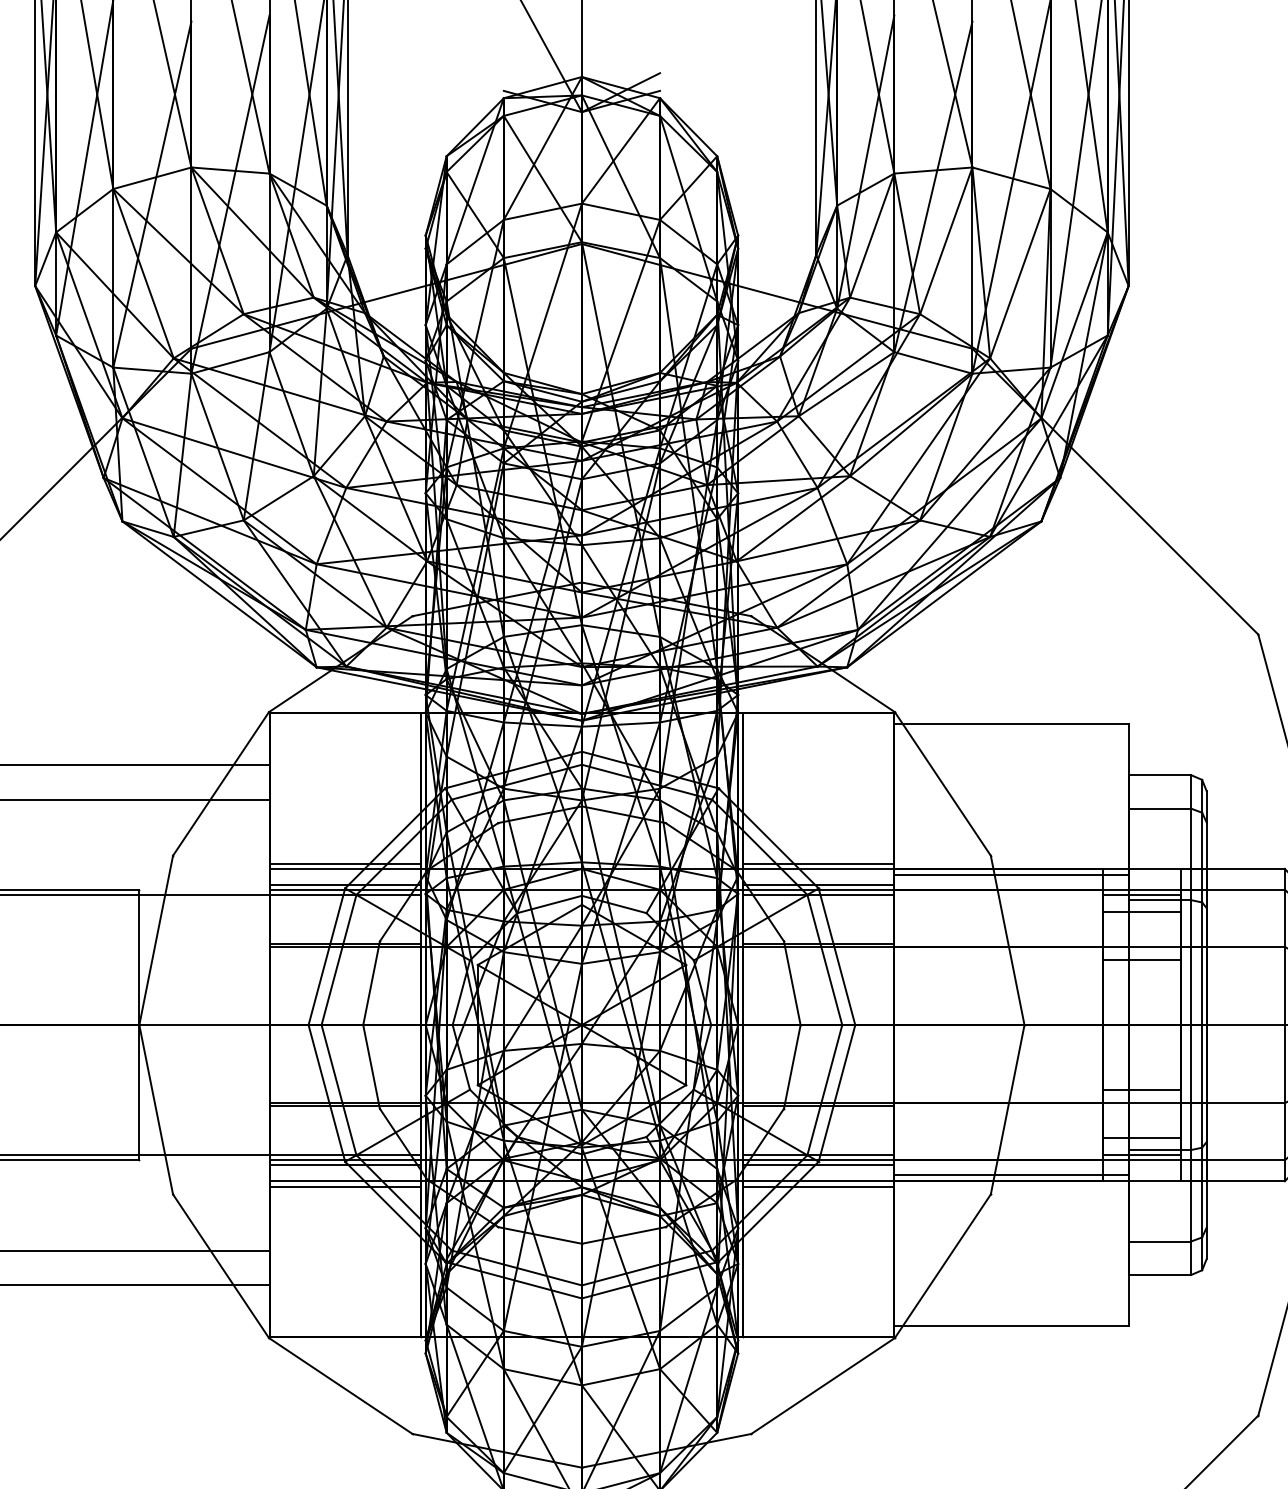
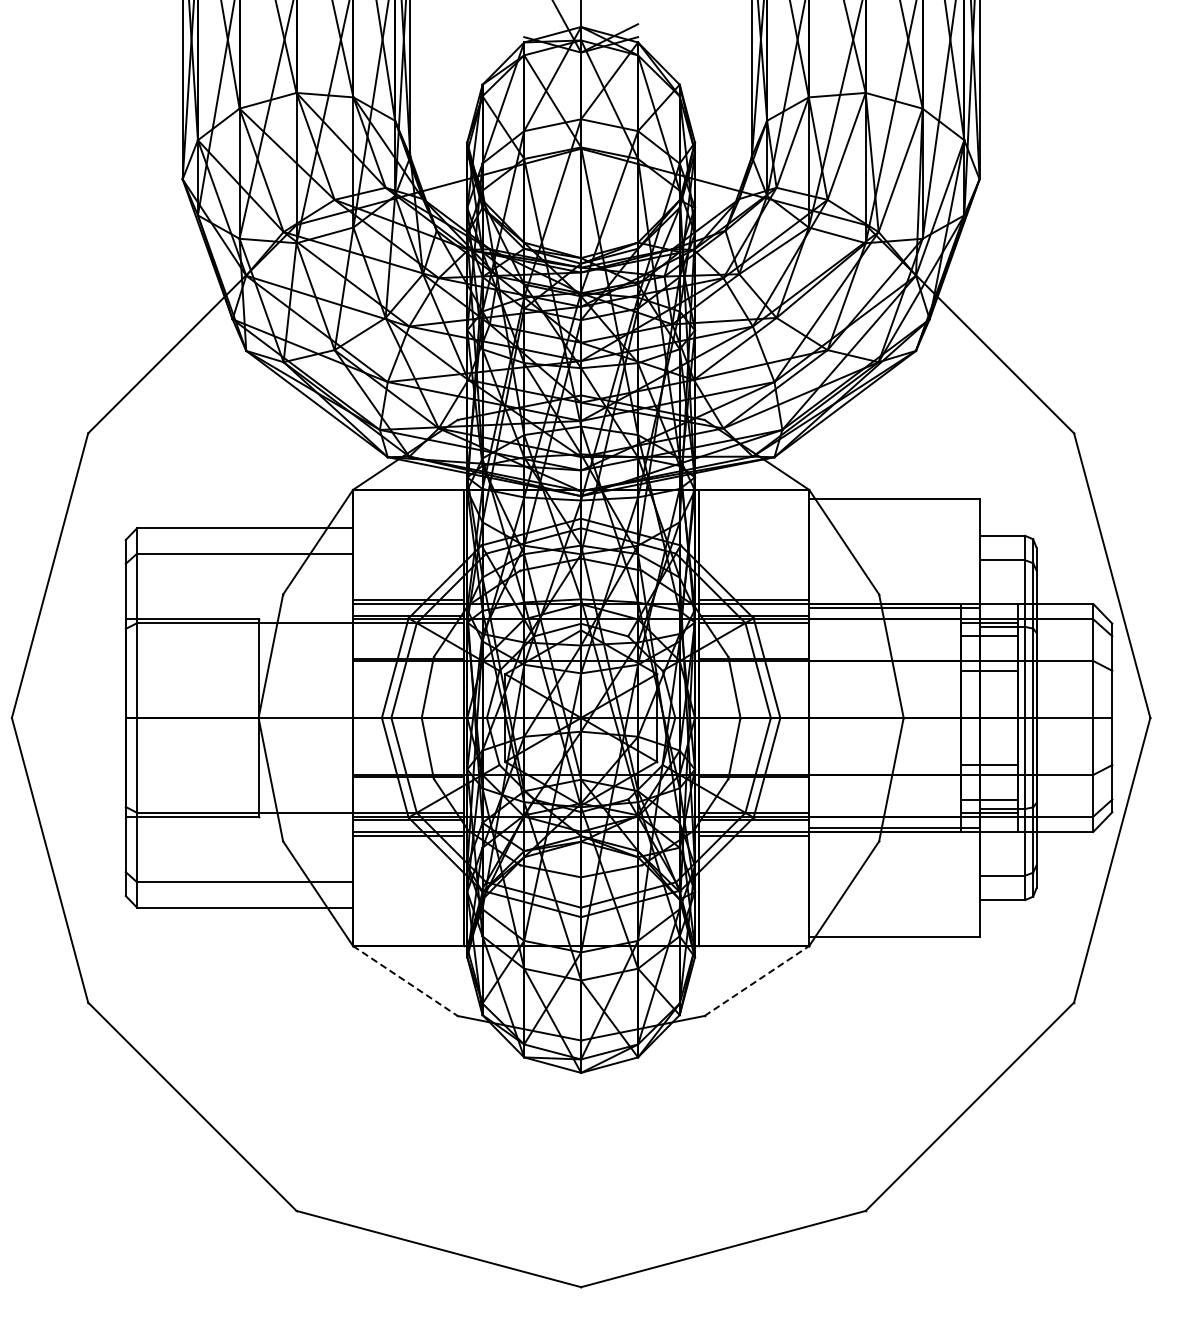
line: (340, 1386) -> (405, 981), solid -> dashed
line: (822, 1386) -> (756, 981), solid -> dashed

